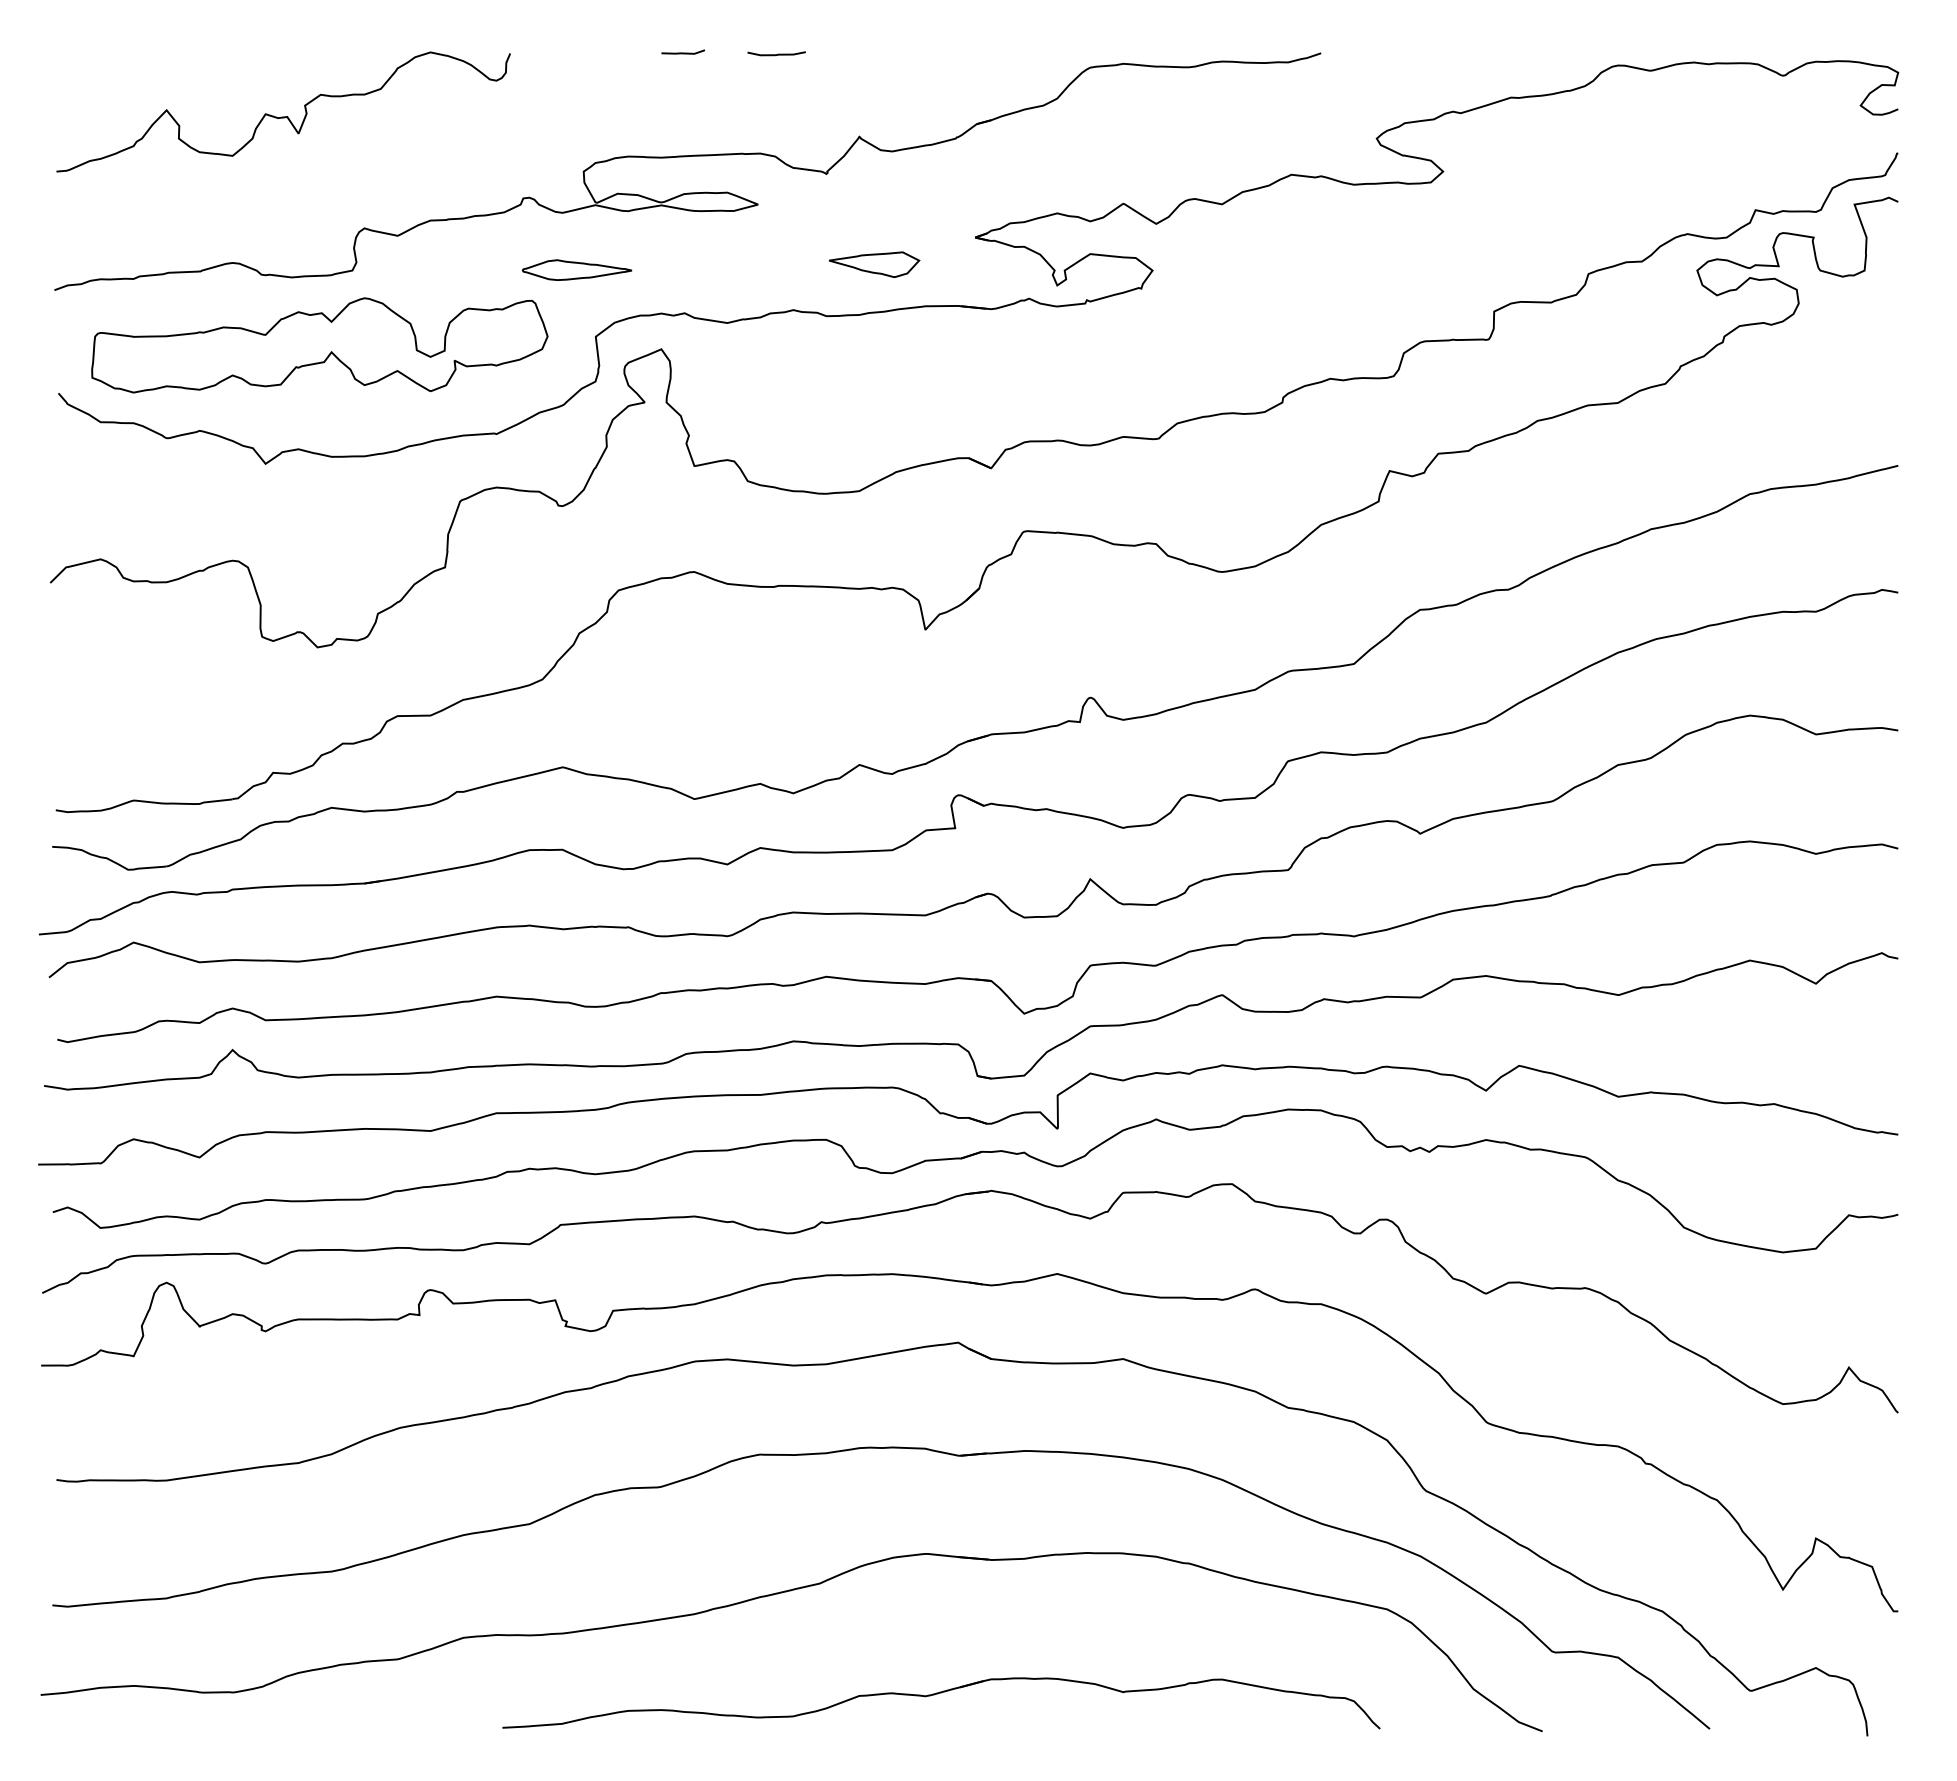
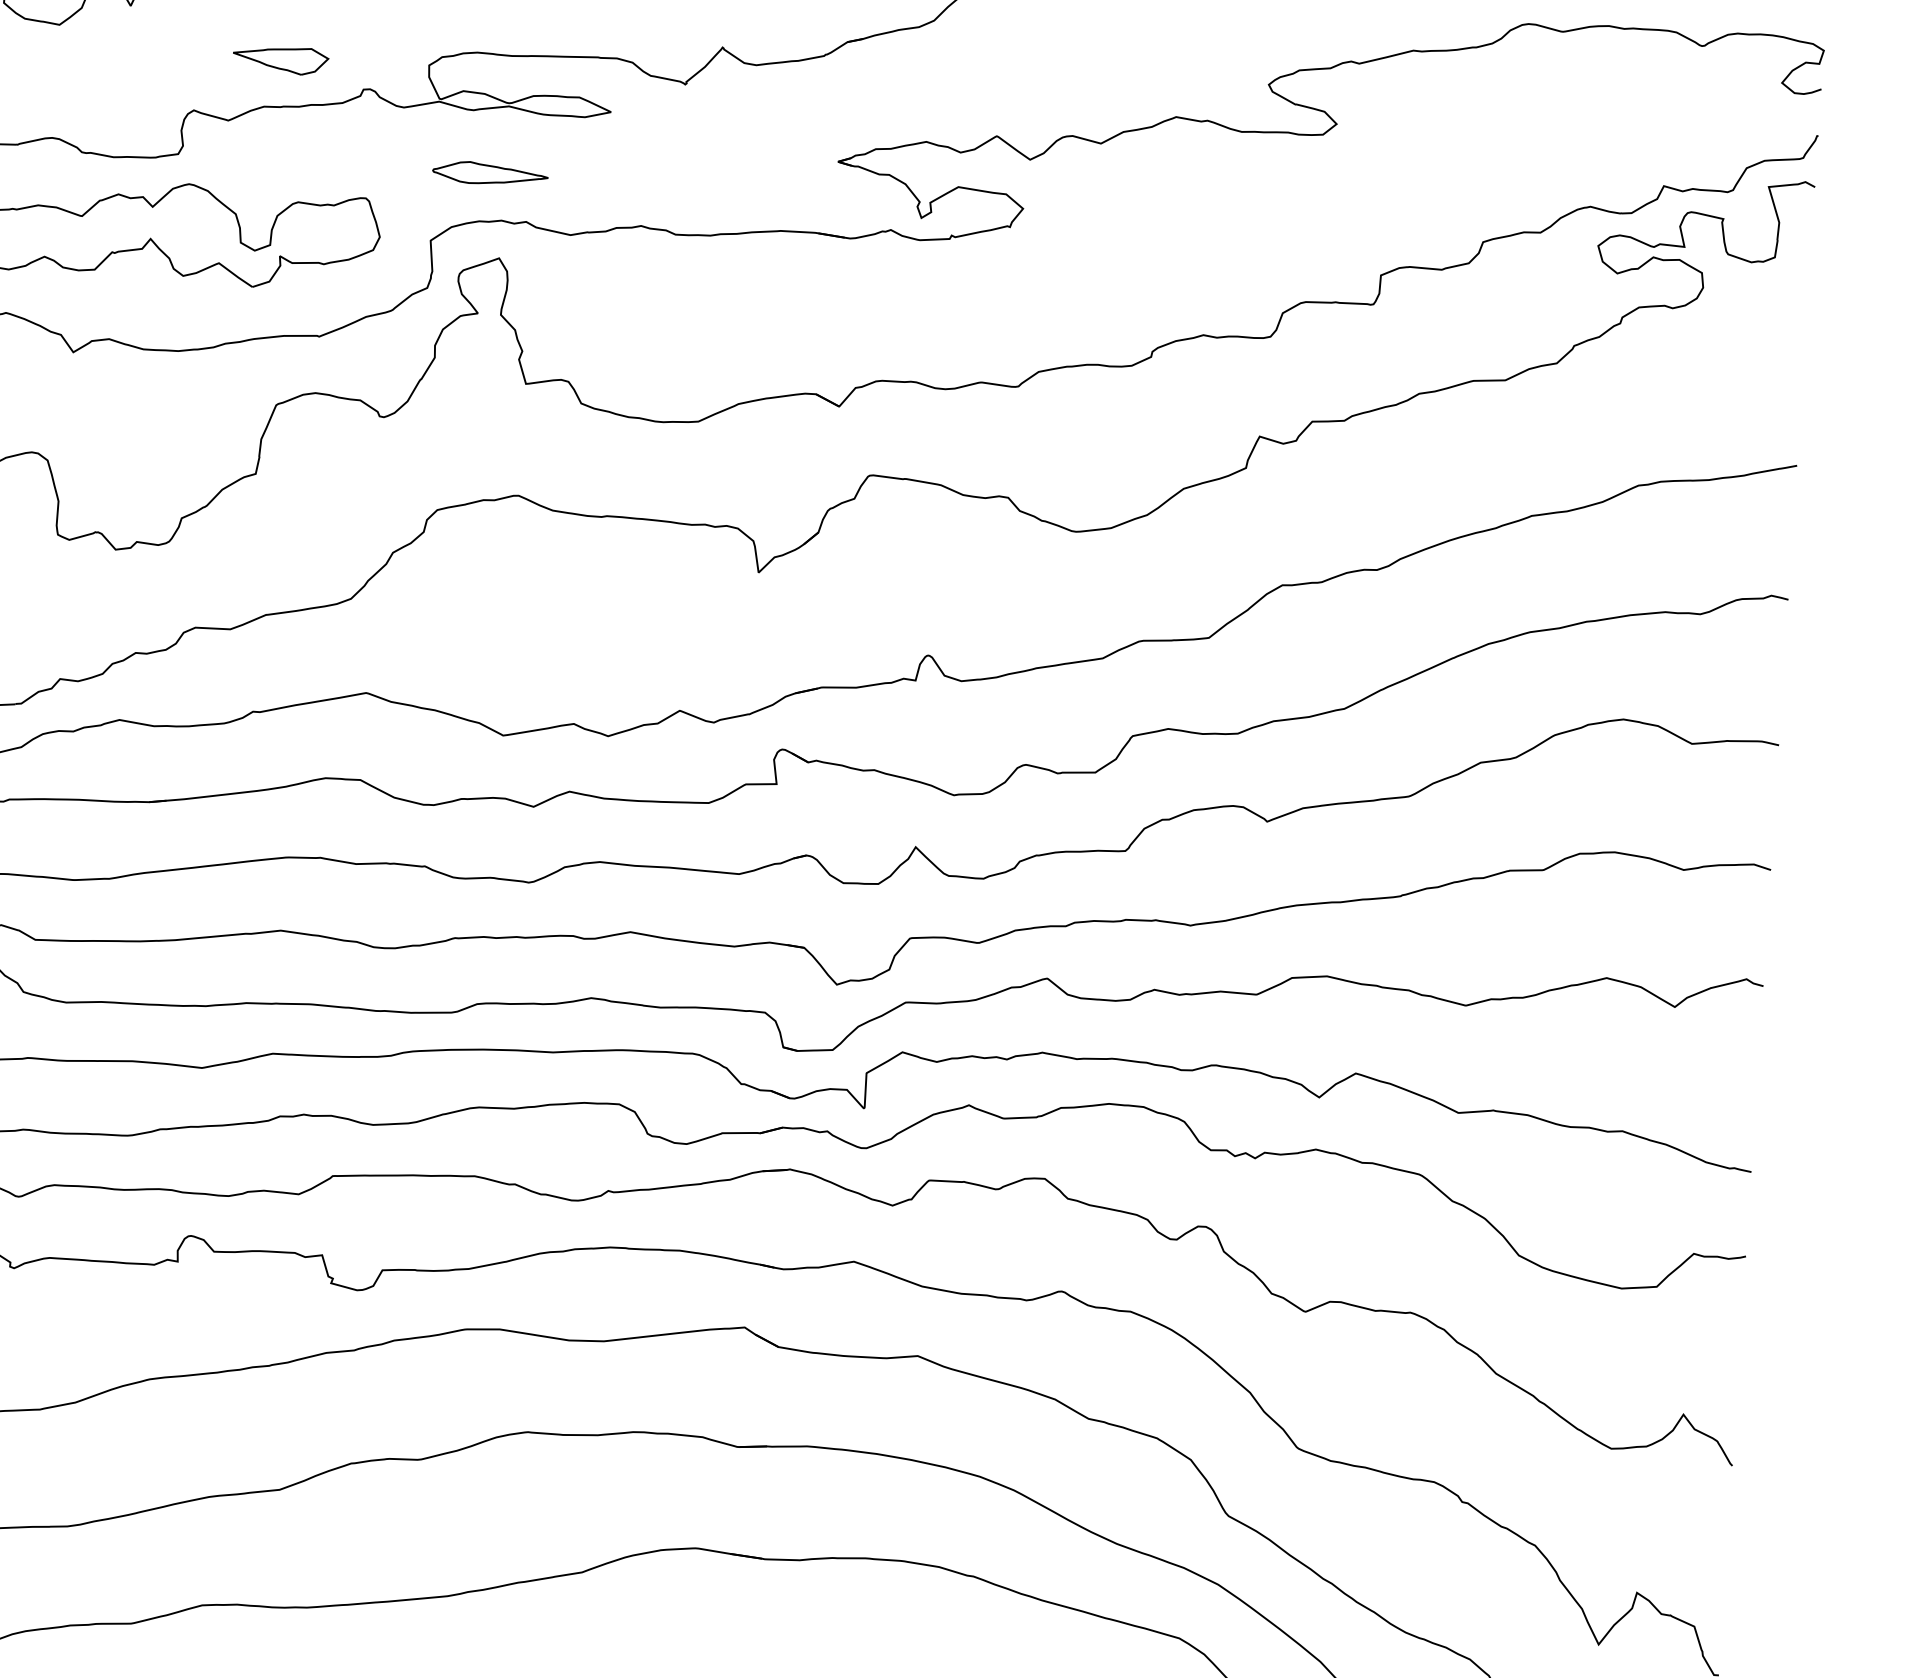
part: (874, 264) -> (280, 59), moved
part: (576, 269) -> (489, 173), moved

